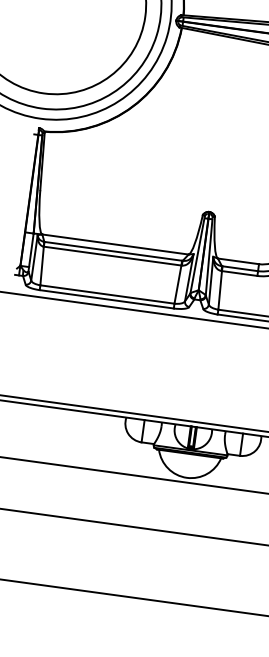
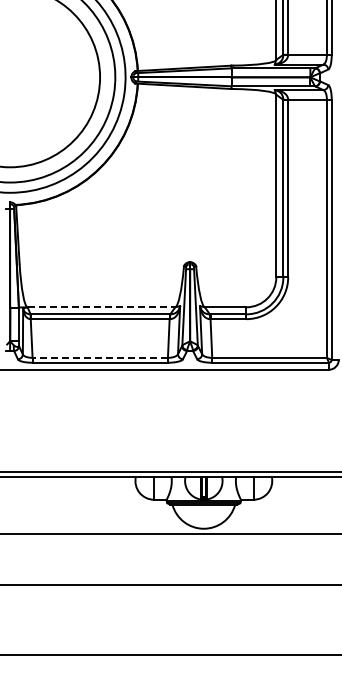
line: (115, 244) -> (101, 307), solid -> dashed
line: (107, 294) -> (100, 357), solid -> dashed

